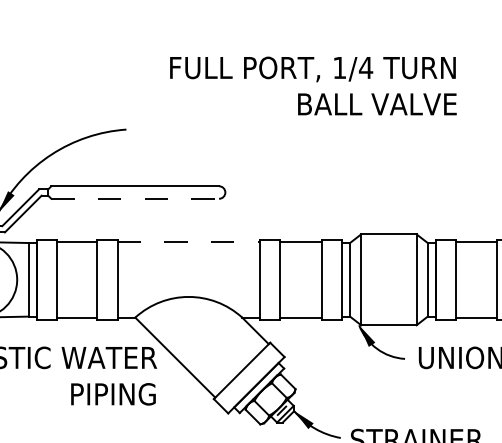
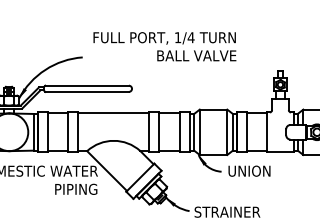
text: (312, 85) -> (164, 46), moved
line: (136, 197) -> (87, 91), dashed -> solid
line: (190, 242) -> (114, 113), dashed -> solid

